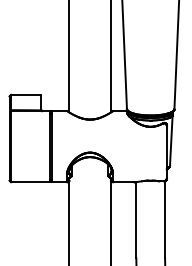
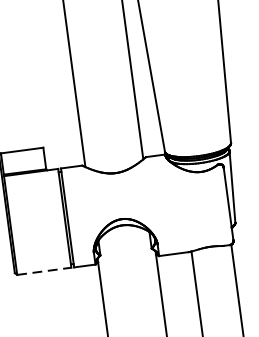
line: (31, 182) -> (45, 271), solid -> dashed

